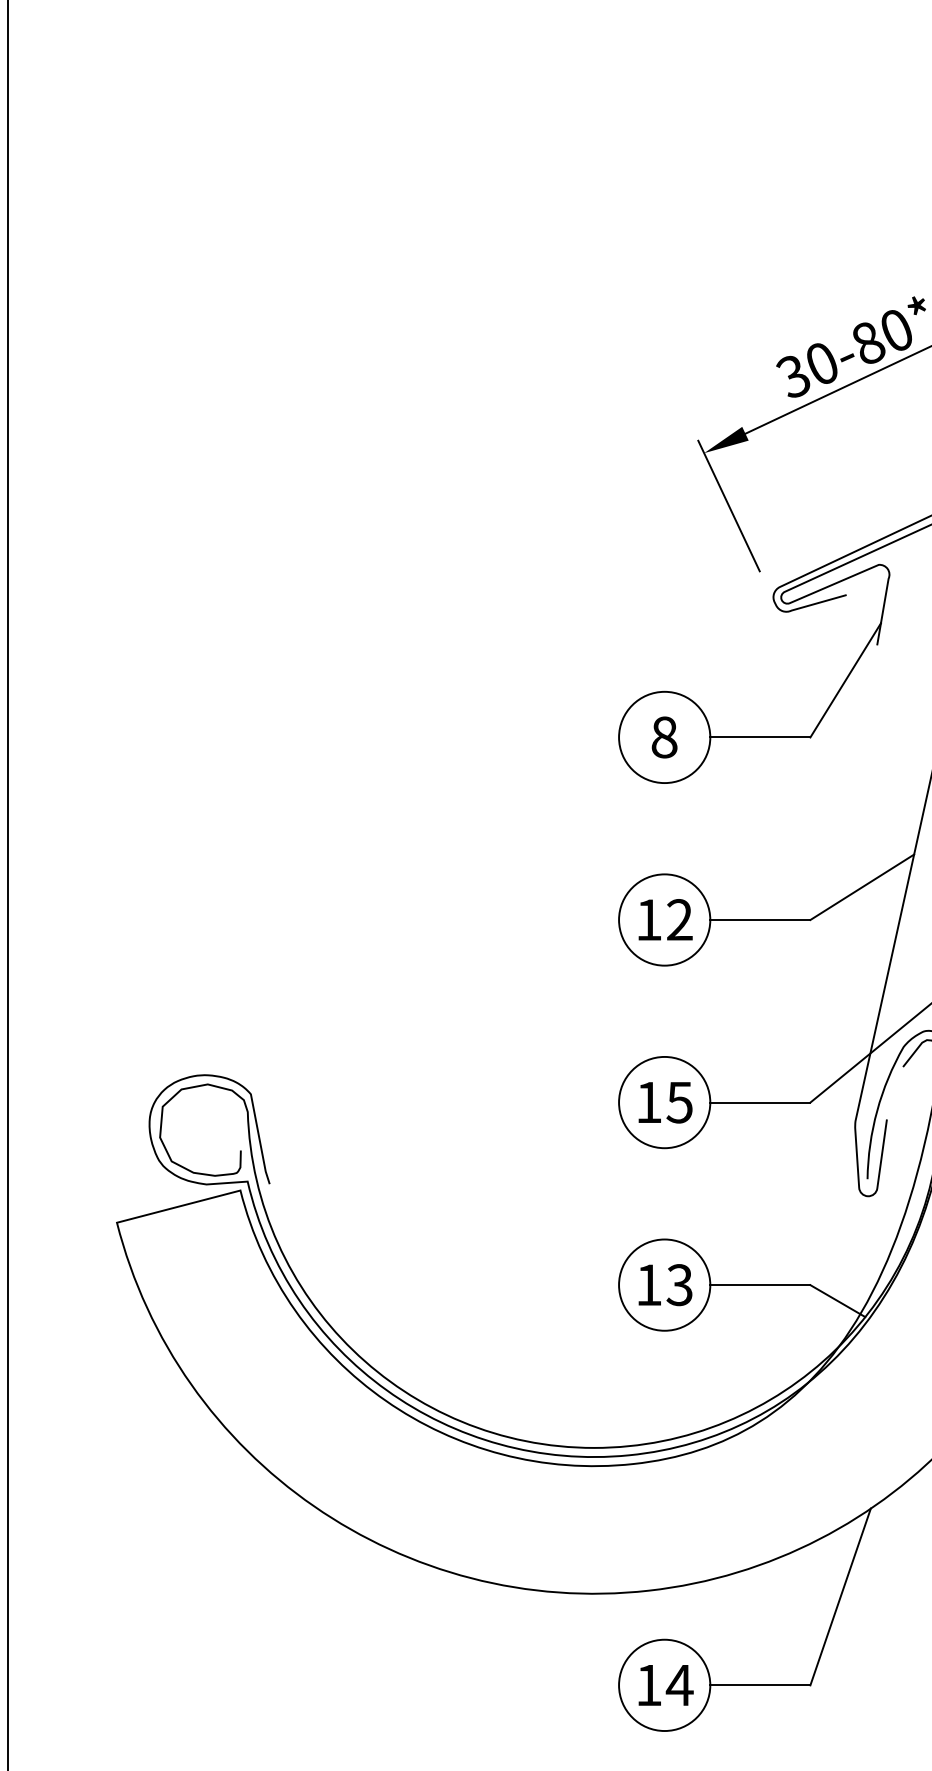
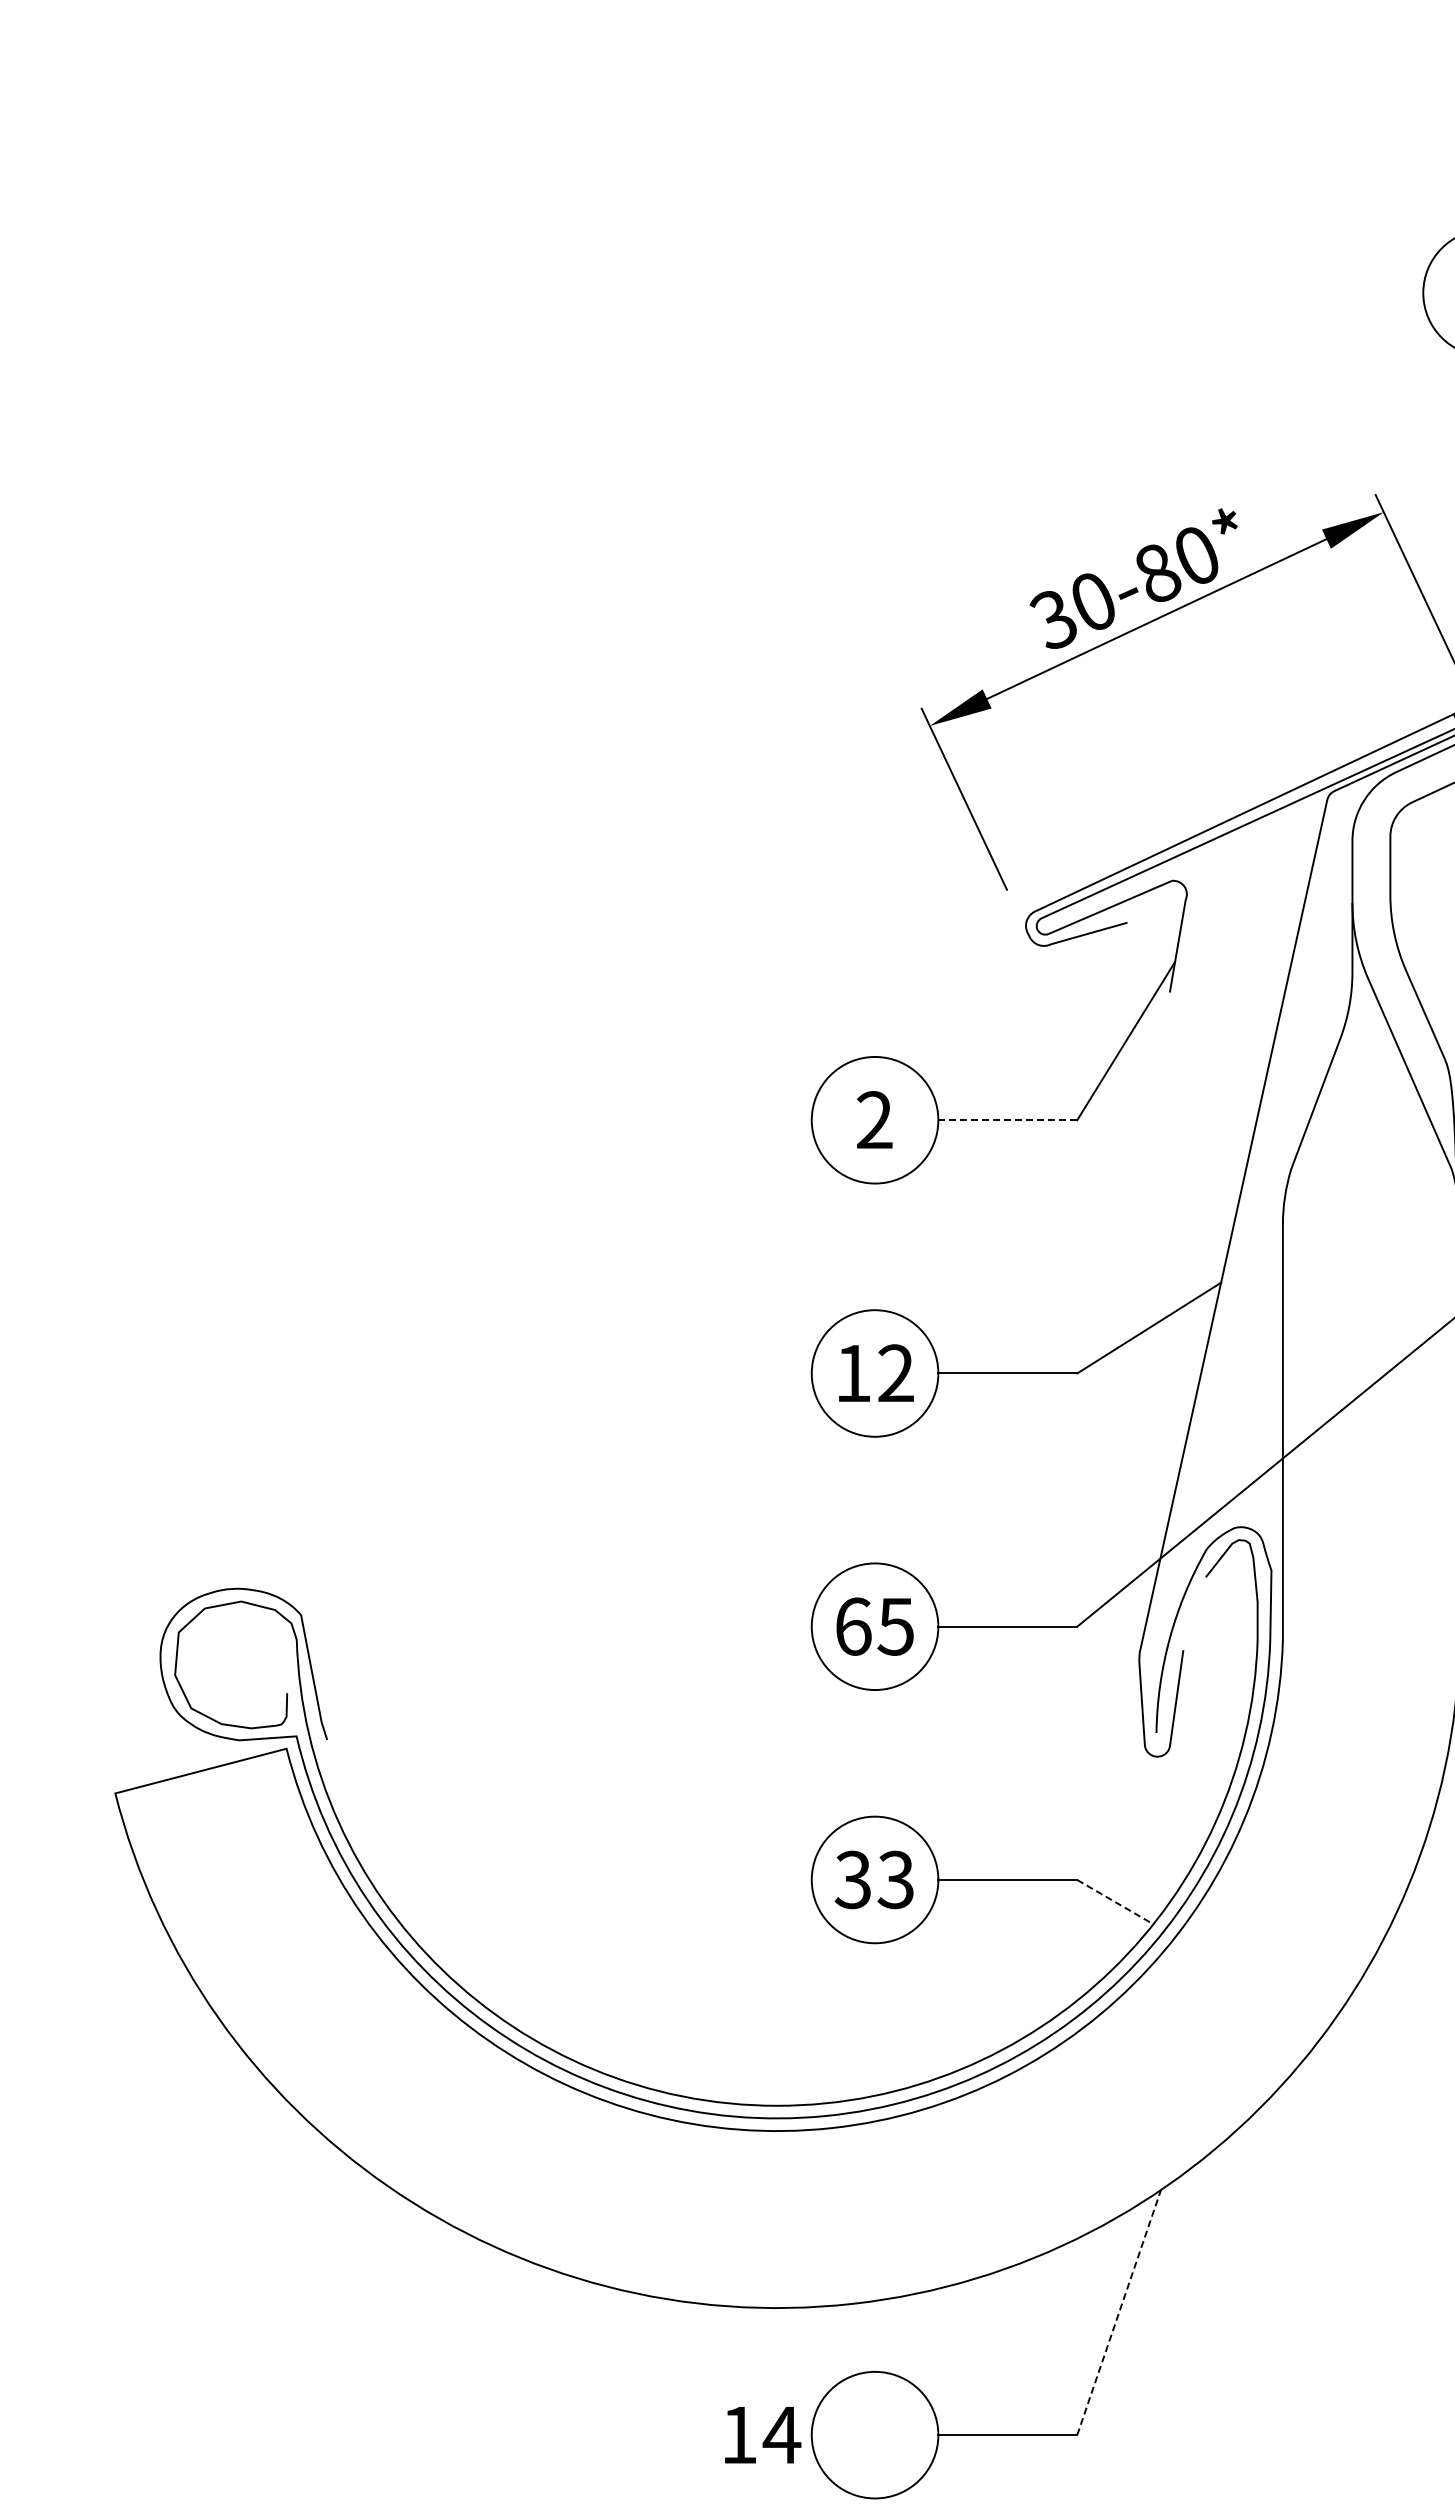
text: (664, 737) -> (874, 1120), 8 -> 2
line: (760, 737) -> (1008, 1120), solid -> dashed
text: (649, 1102) -> (853, 1626), 15 -> 65
text: (648, 1284) -> (852, 1879), 13 -> 33
line: (838, 1301) -> (1115, 1902), solid -> dashed
line: (840, 1596) -> (1119, 2312), solid -> dashed
text: (666, 1685) -> (763, 2435), moved

